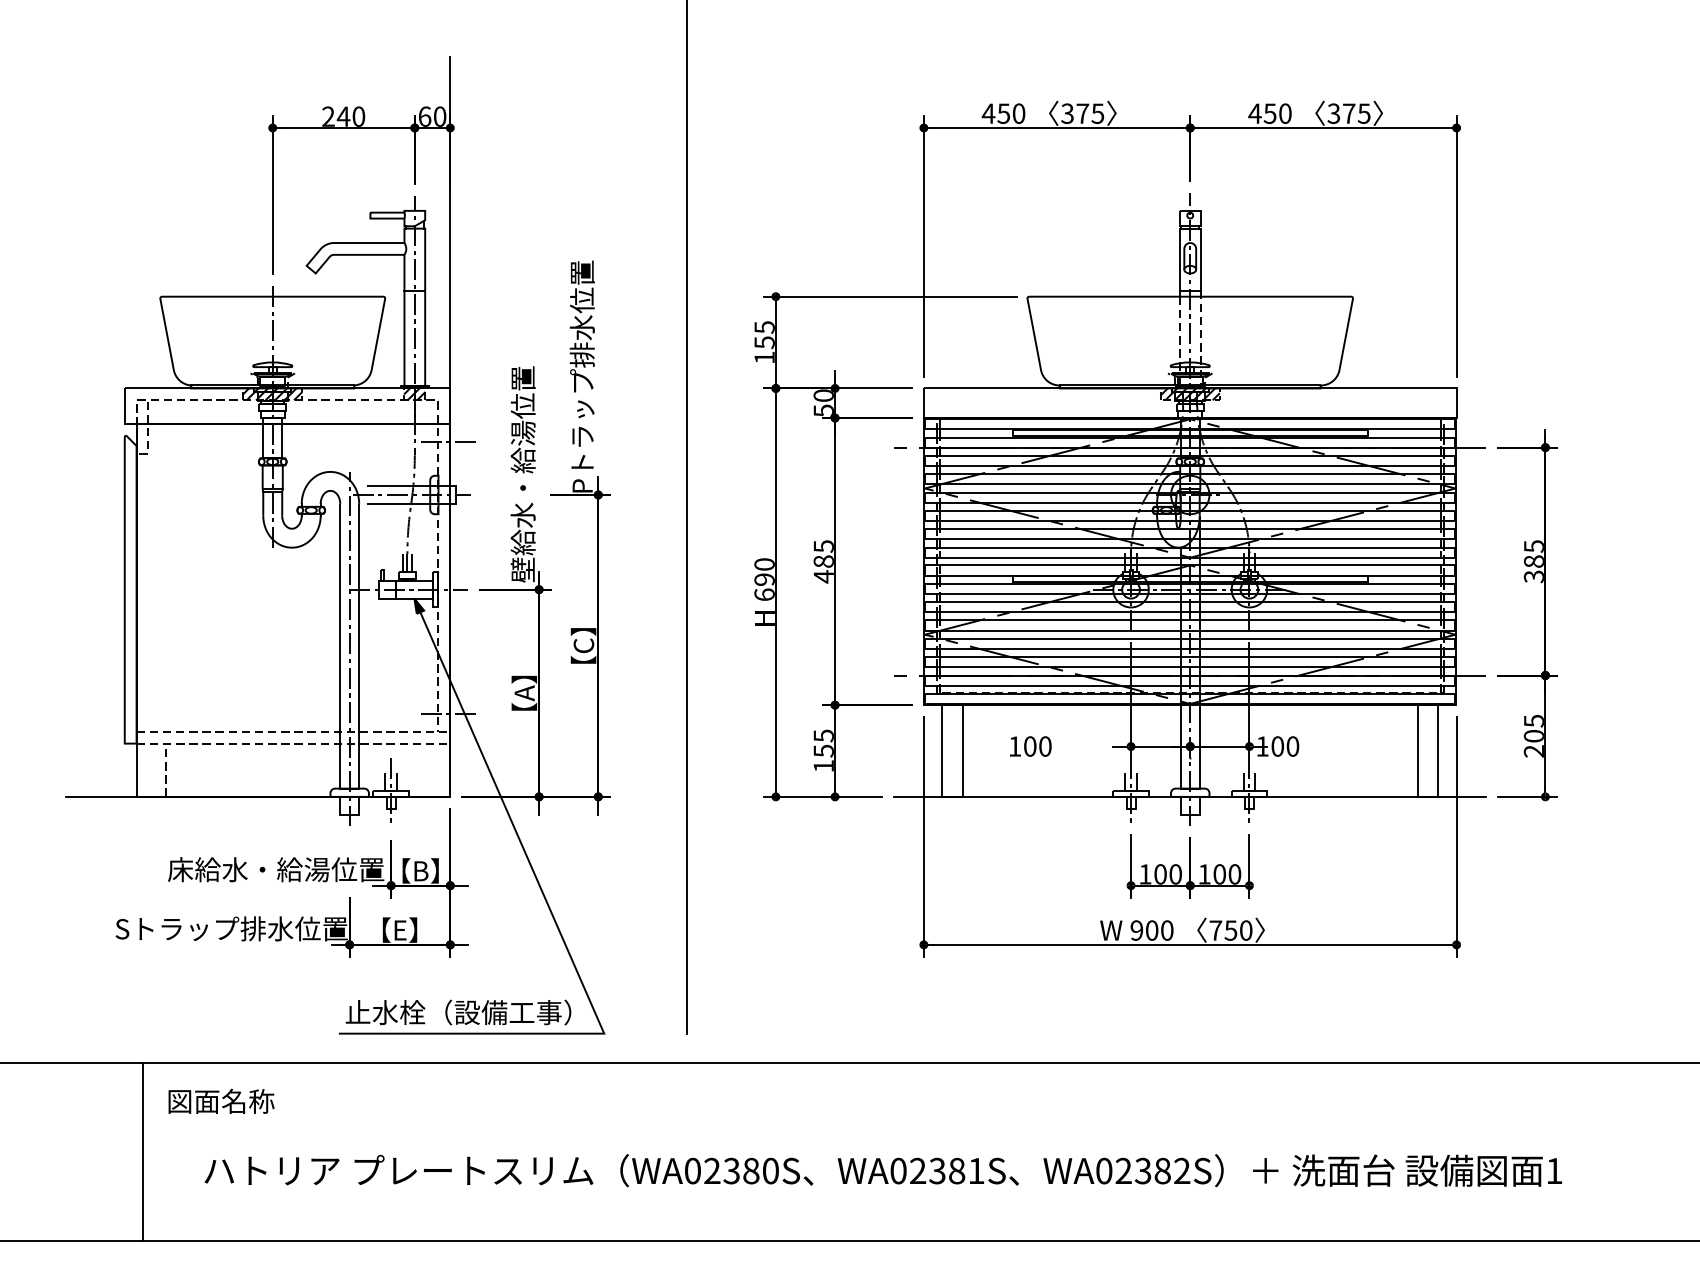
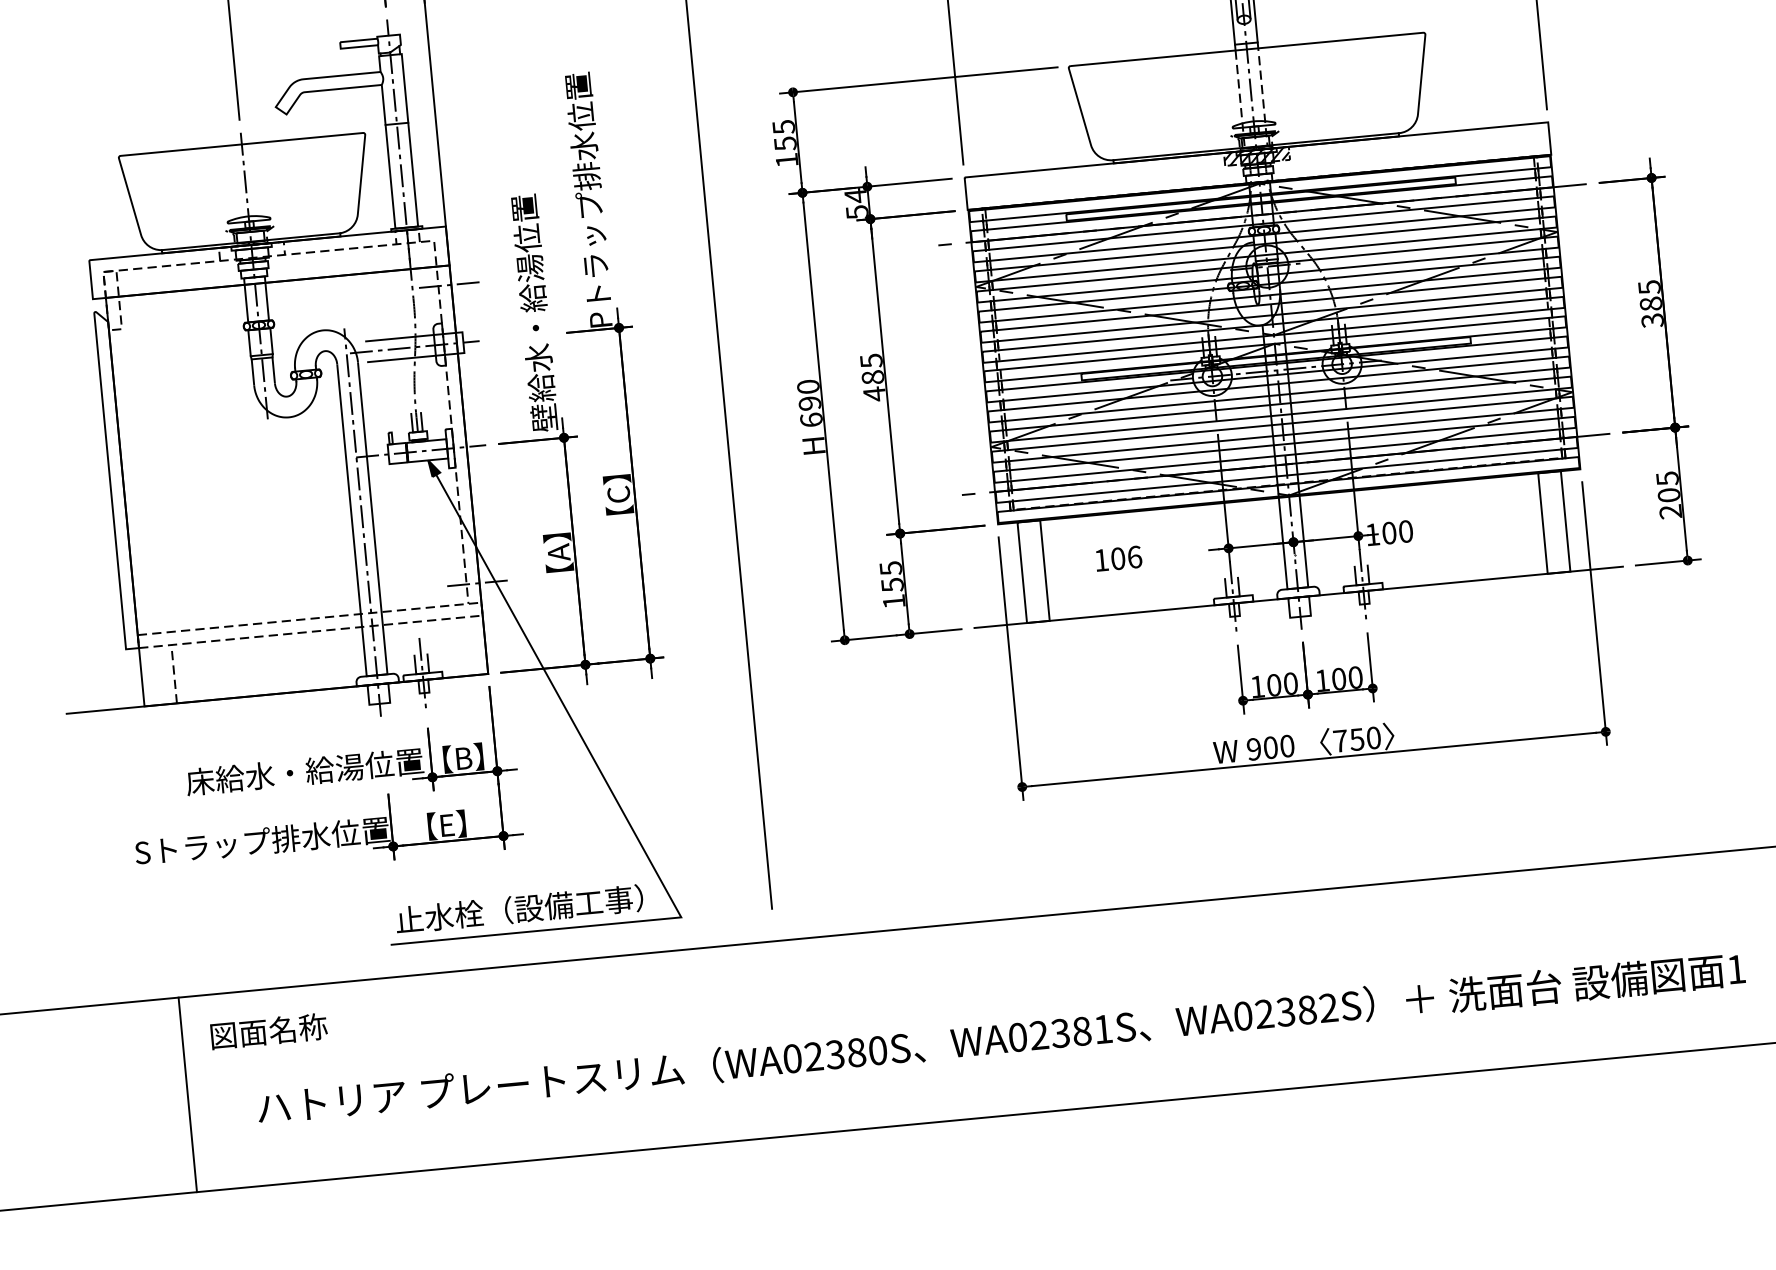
hatch: (272, 394) -> (251, 251), removed
hatch: (414, 394) -> (407, 236), removed
text: (823, 395) -> (855, 195), 50 -> 54
text: (1045, 746) -> (1134, 557), 100 -> 106

